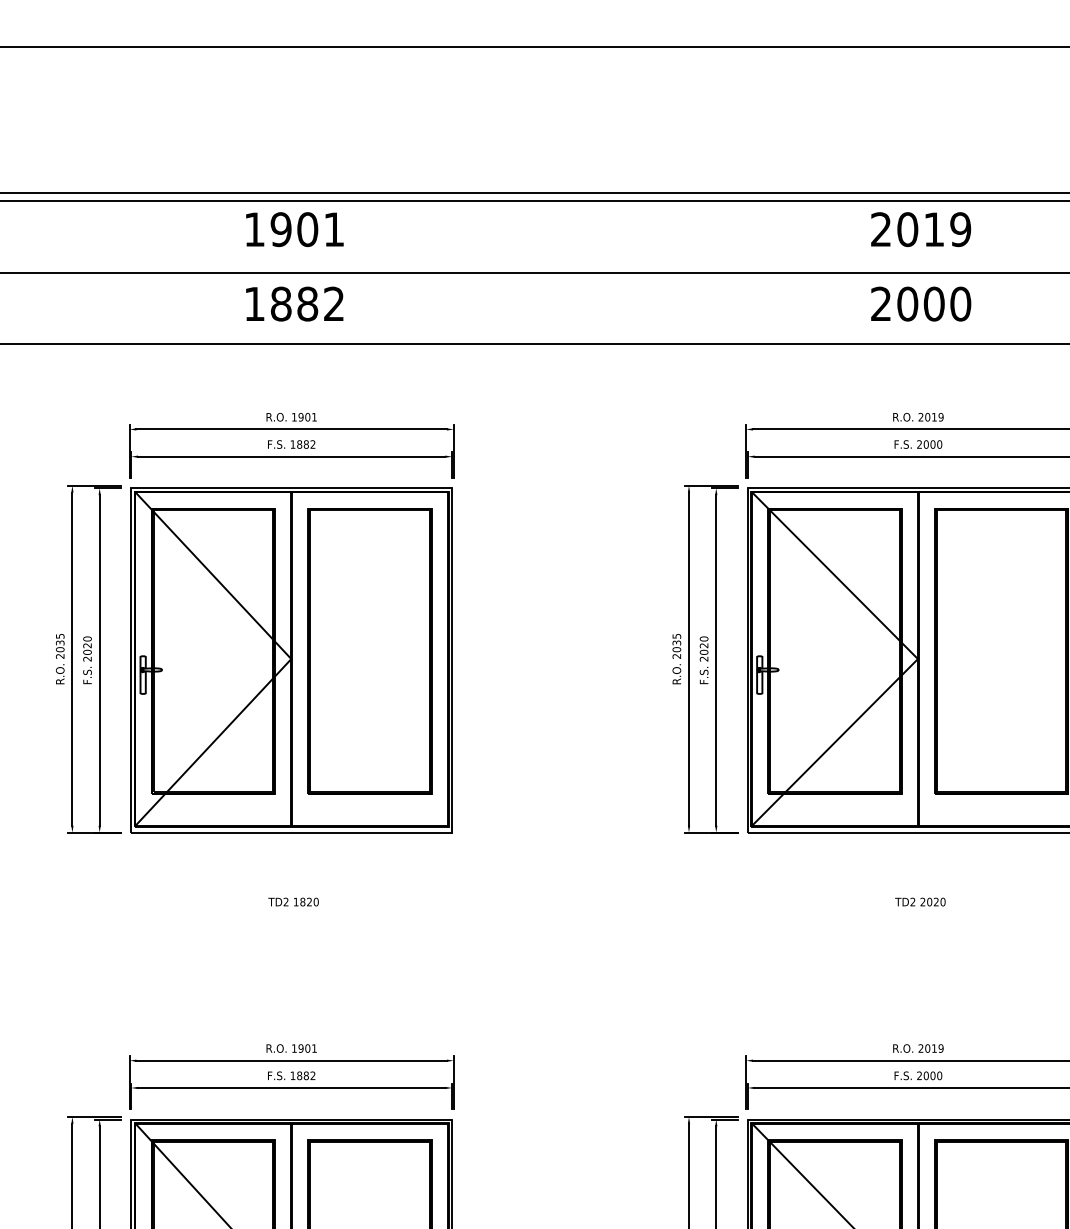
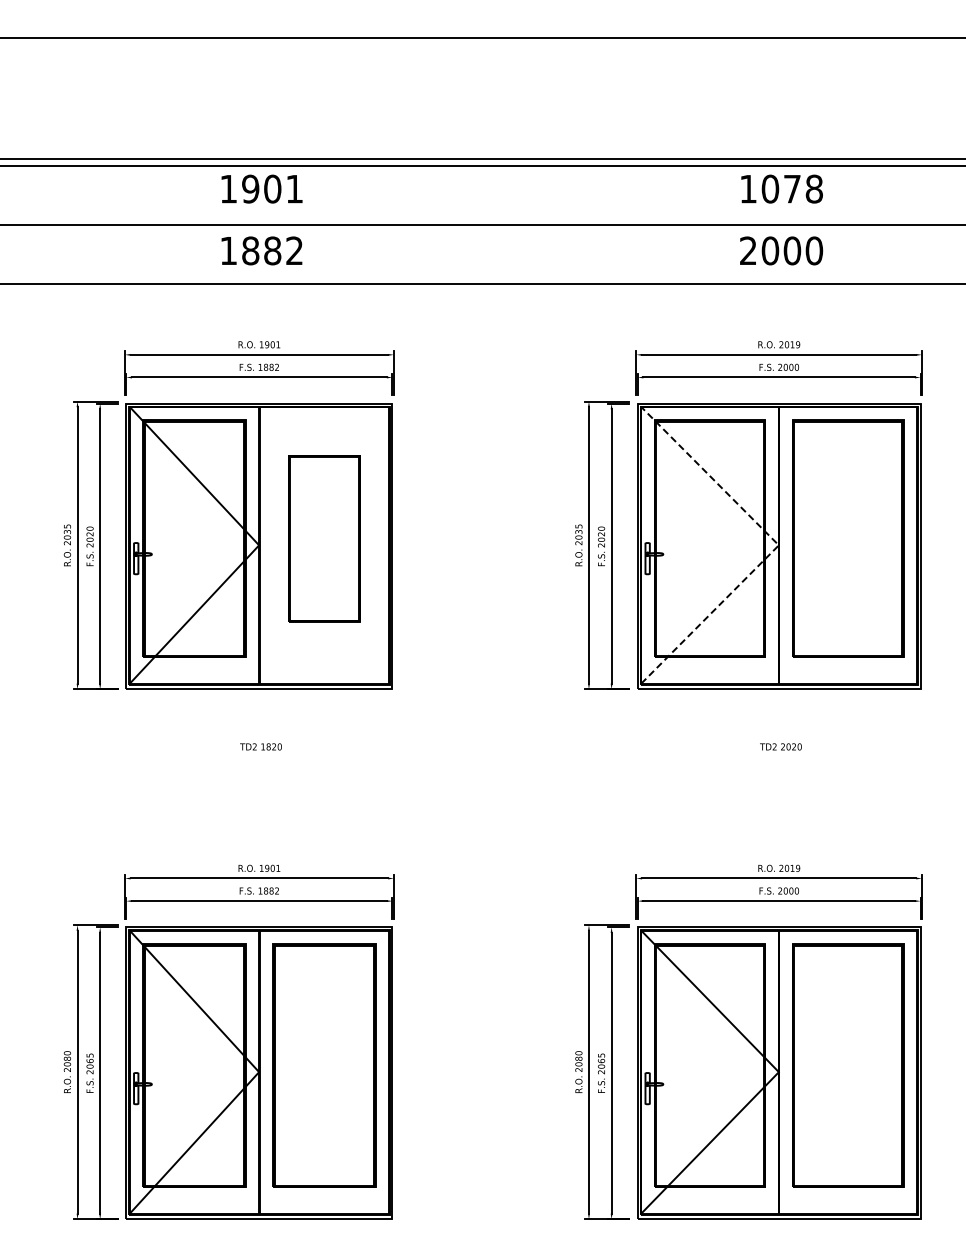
text: (921, 228) -> (781, 188), 2019 -> 1078
part: (370, 650) -> (324, 538), size x0.7
line: (917, 659) -> (778, 545), solid -> dashed

